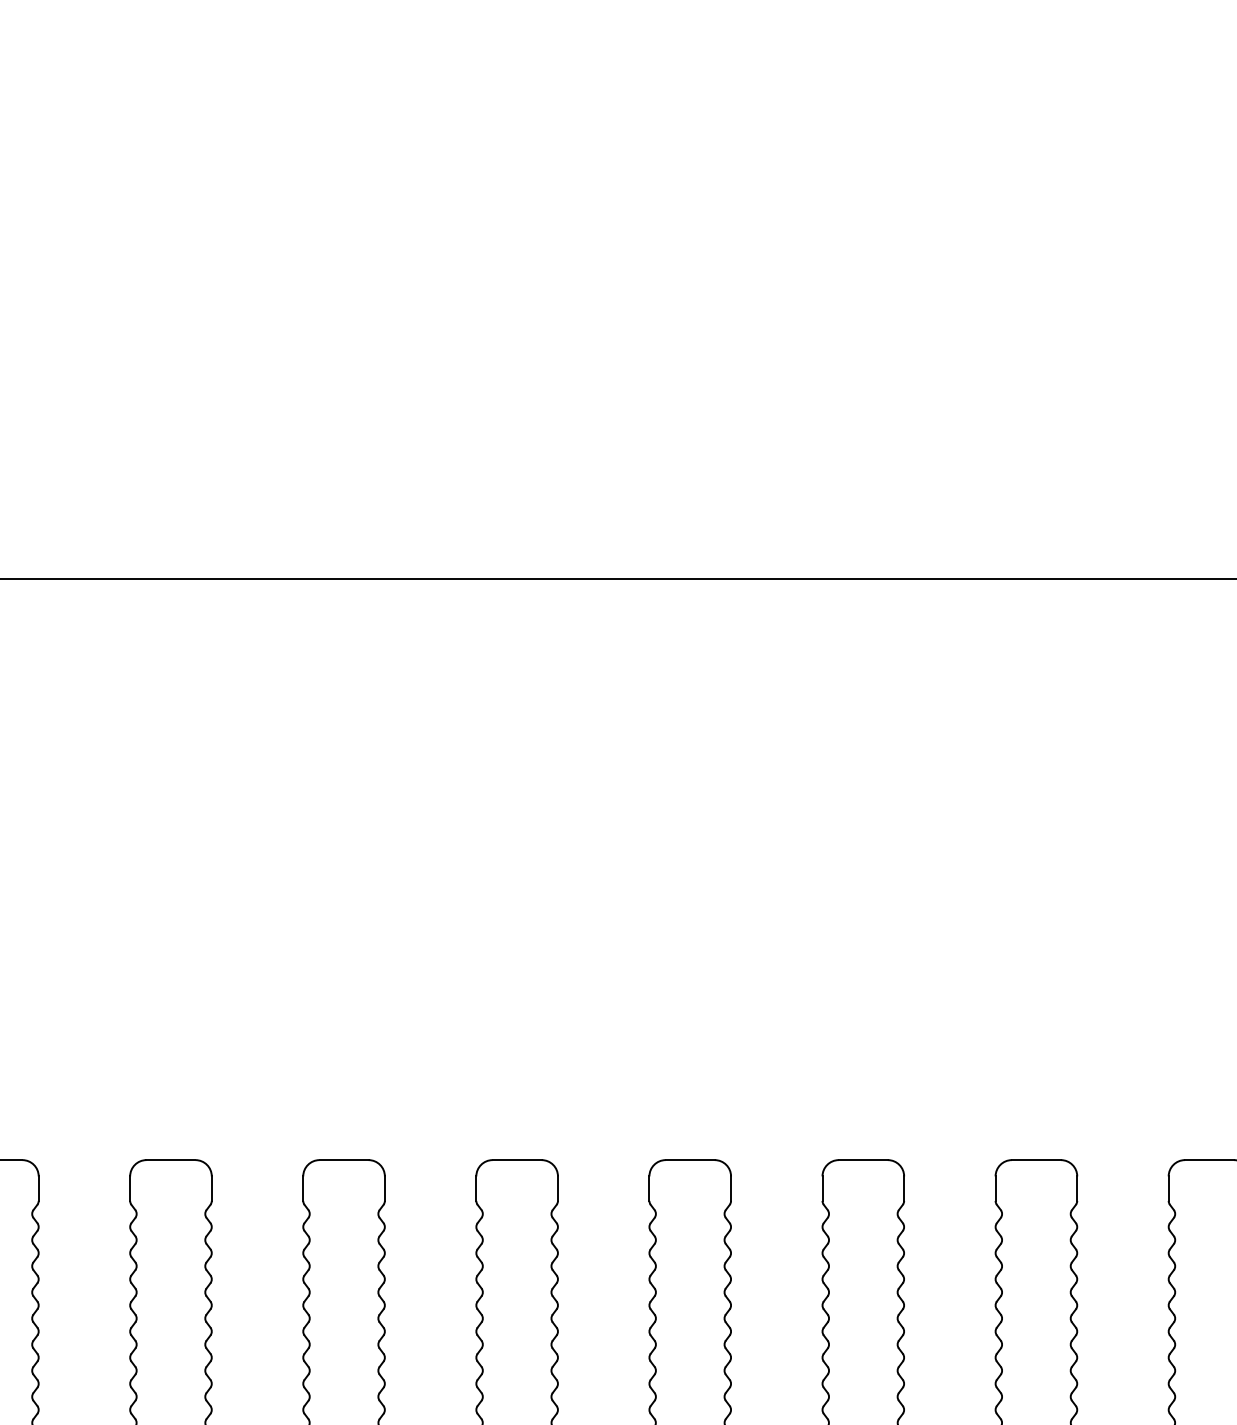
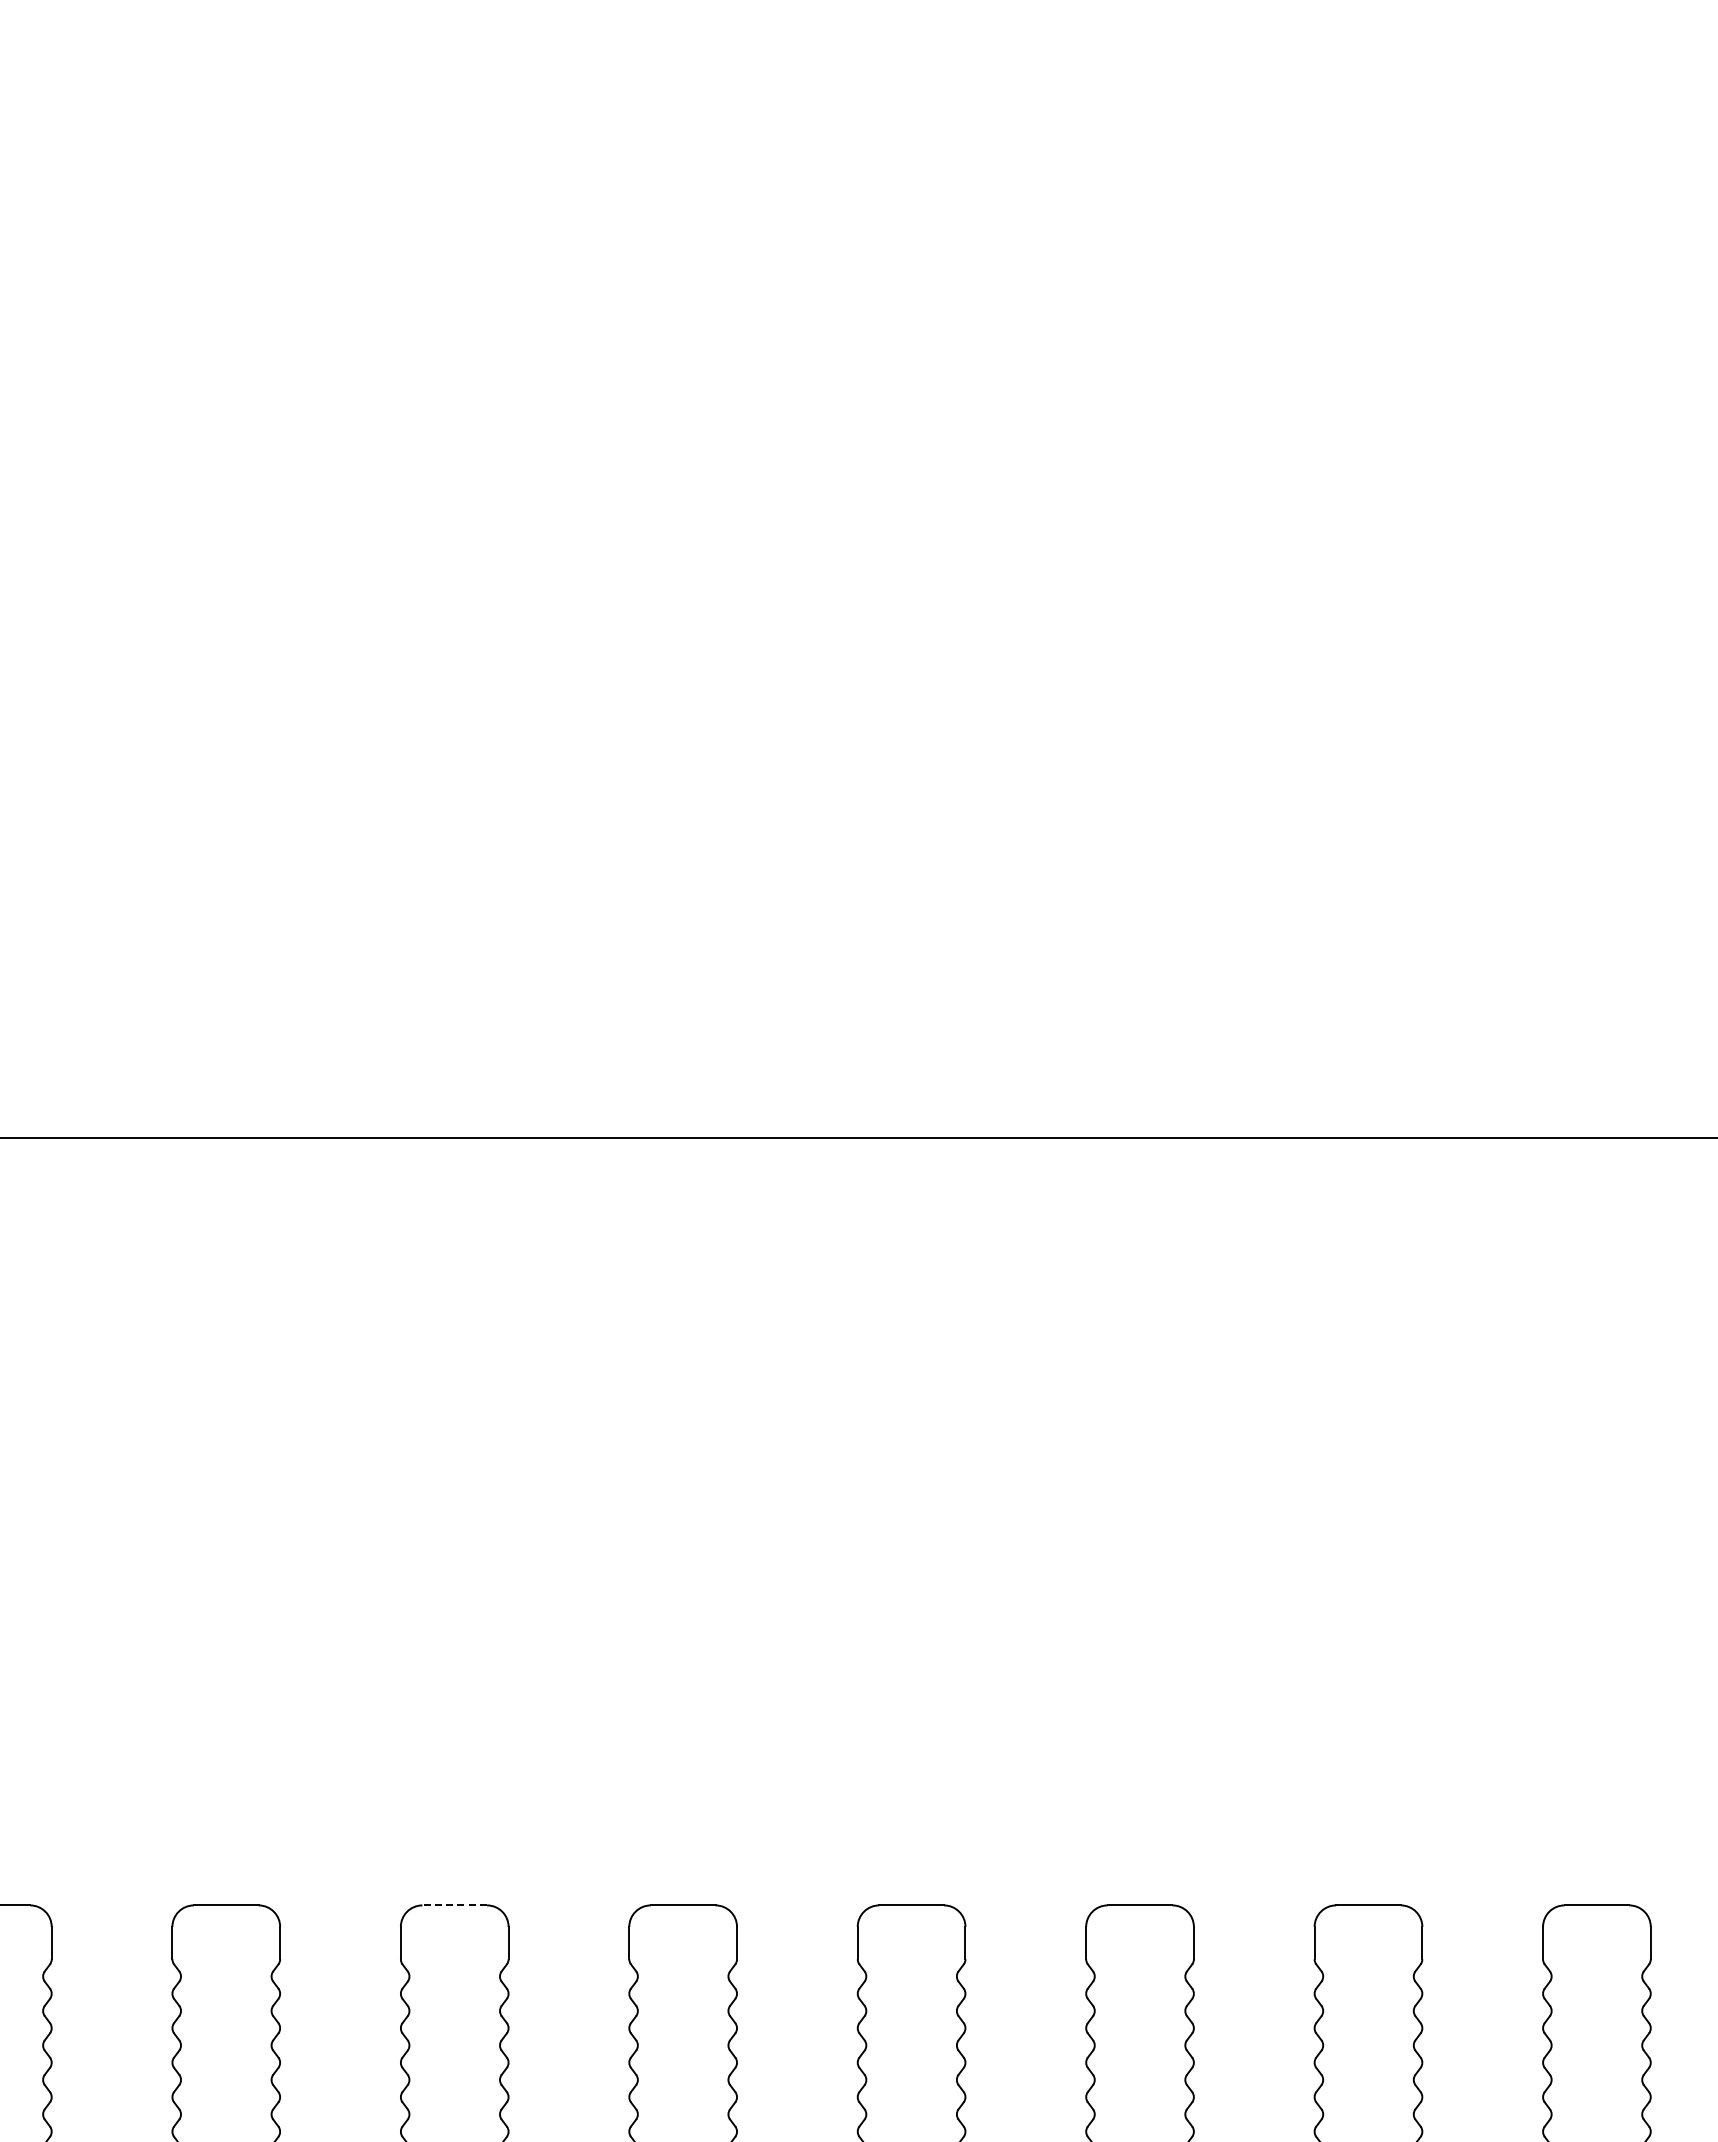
line: (343, 1160) -> (454, 1905), solid -> dashed

